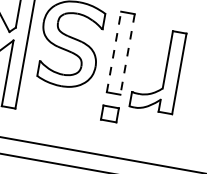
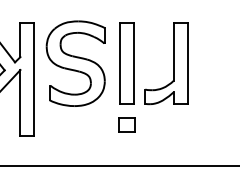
line: (114, 51) -> (120, 63), dashed -> solid
line: (127, 55) -> (133, 64), dashed -> solid
part: (165, 71) -> (173, 63), moved

